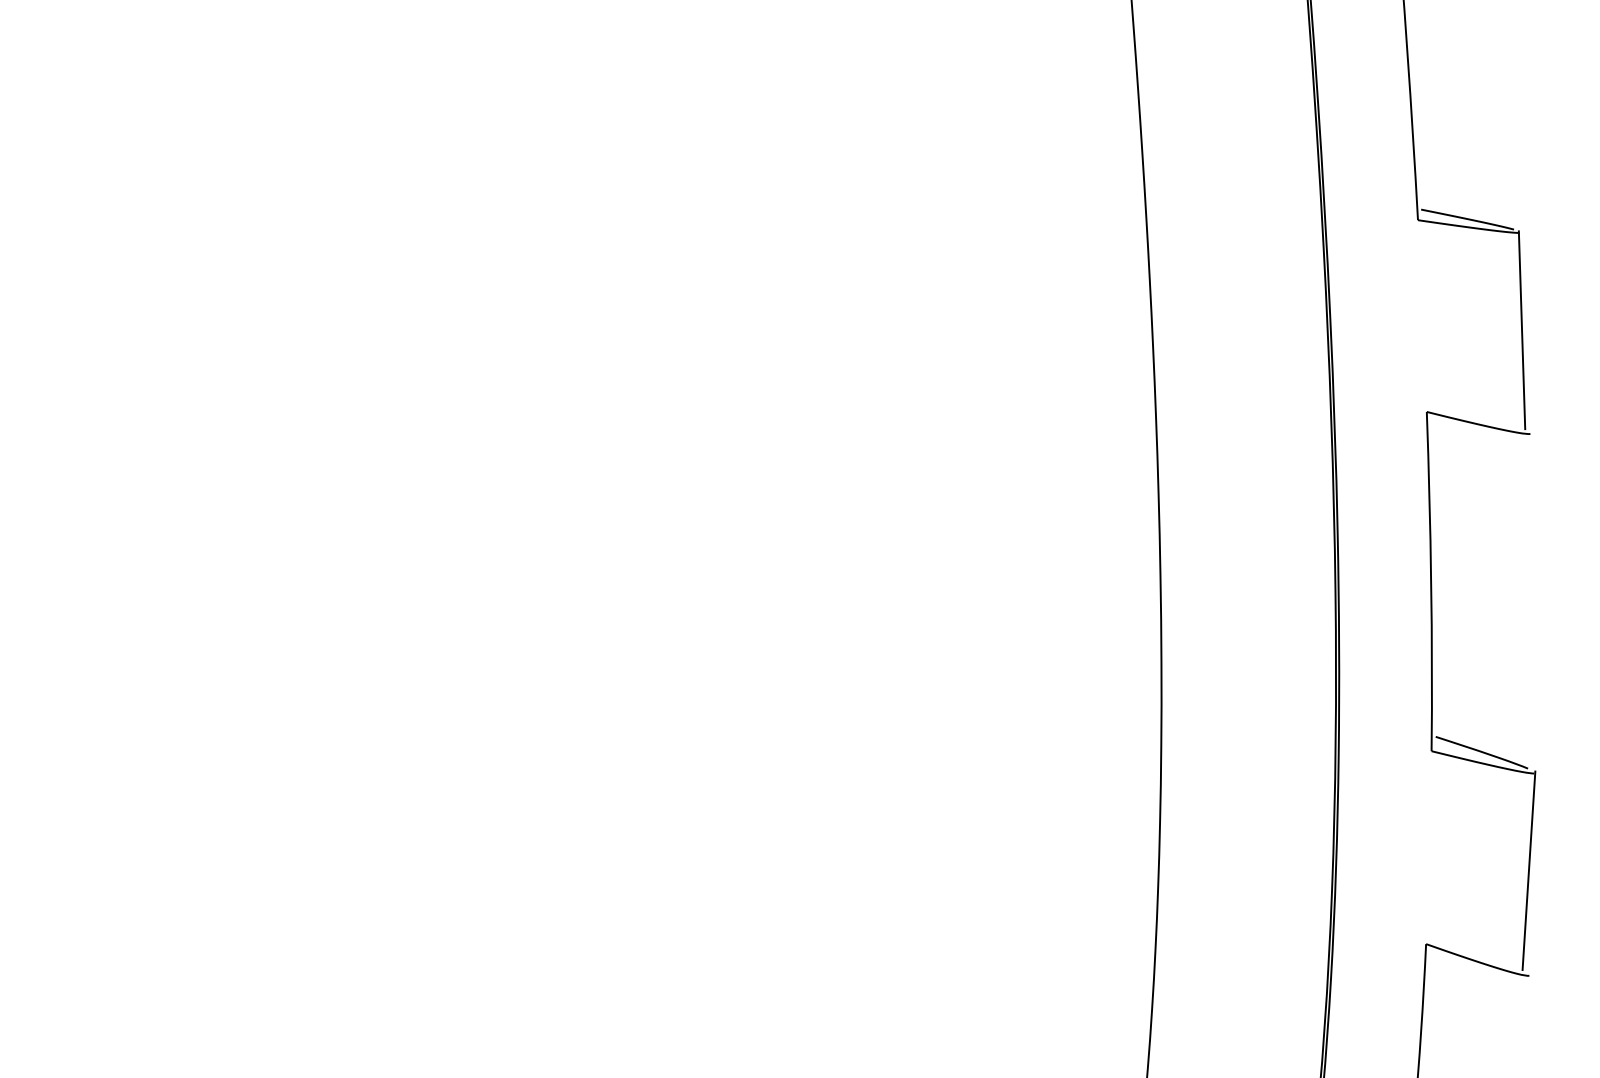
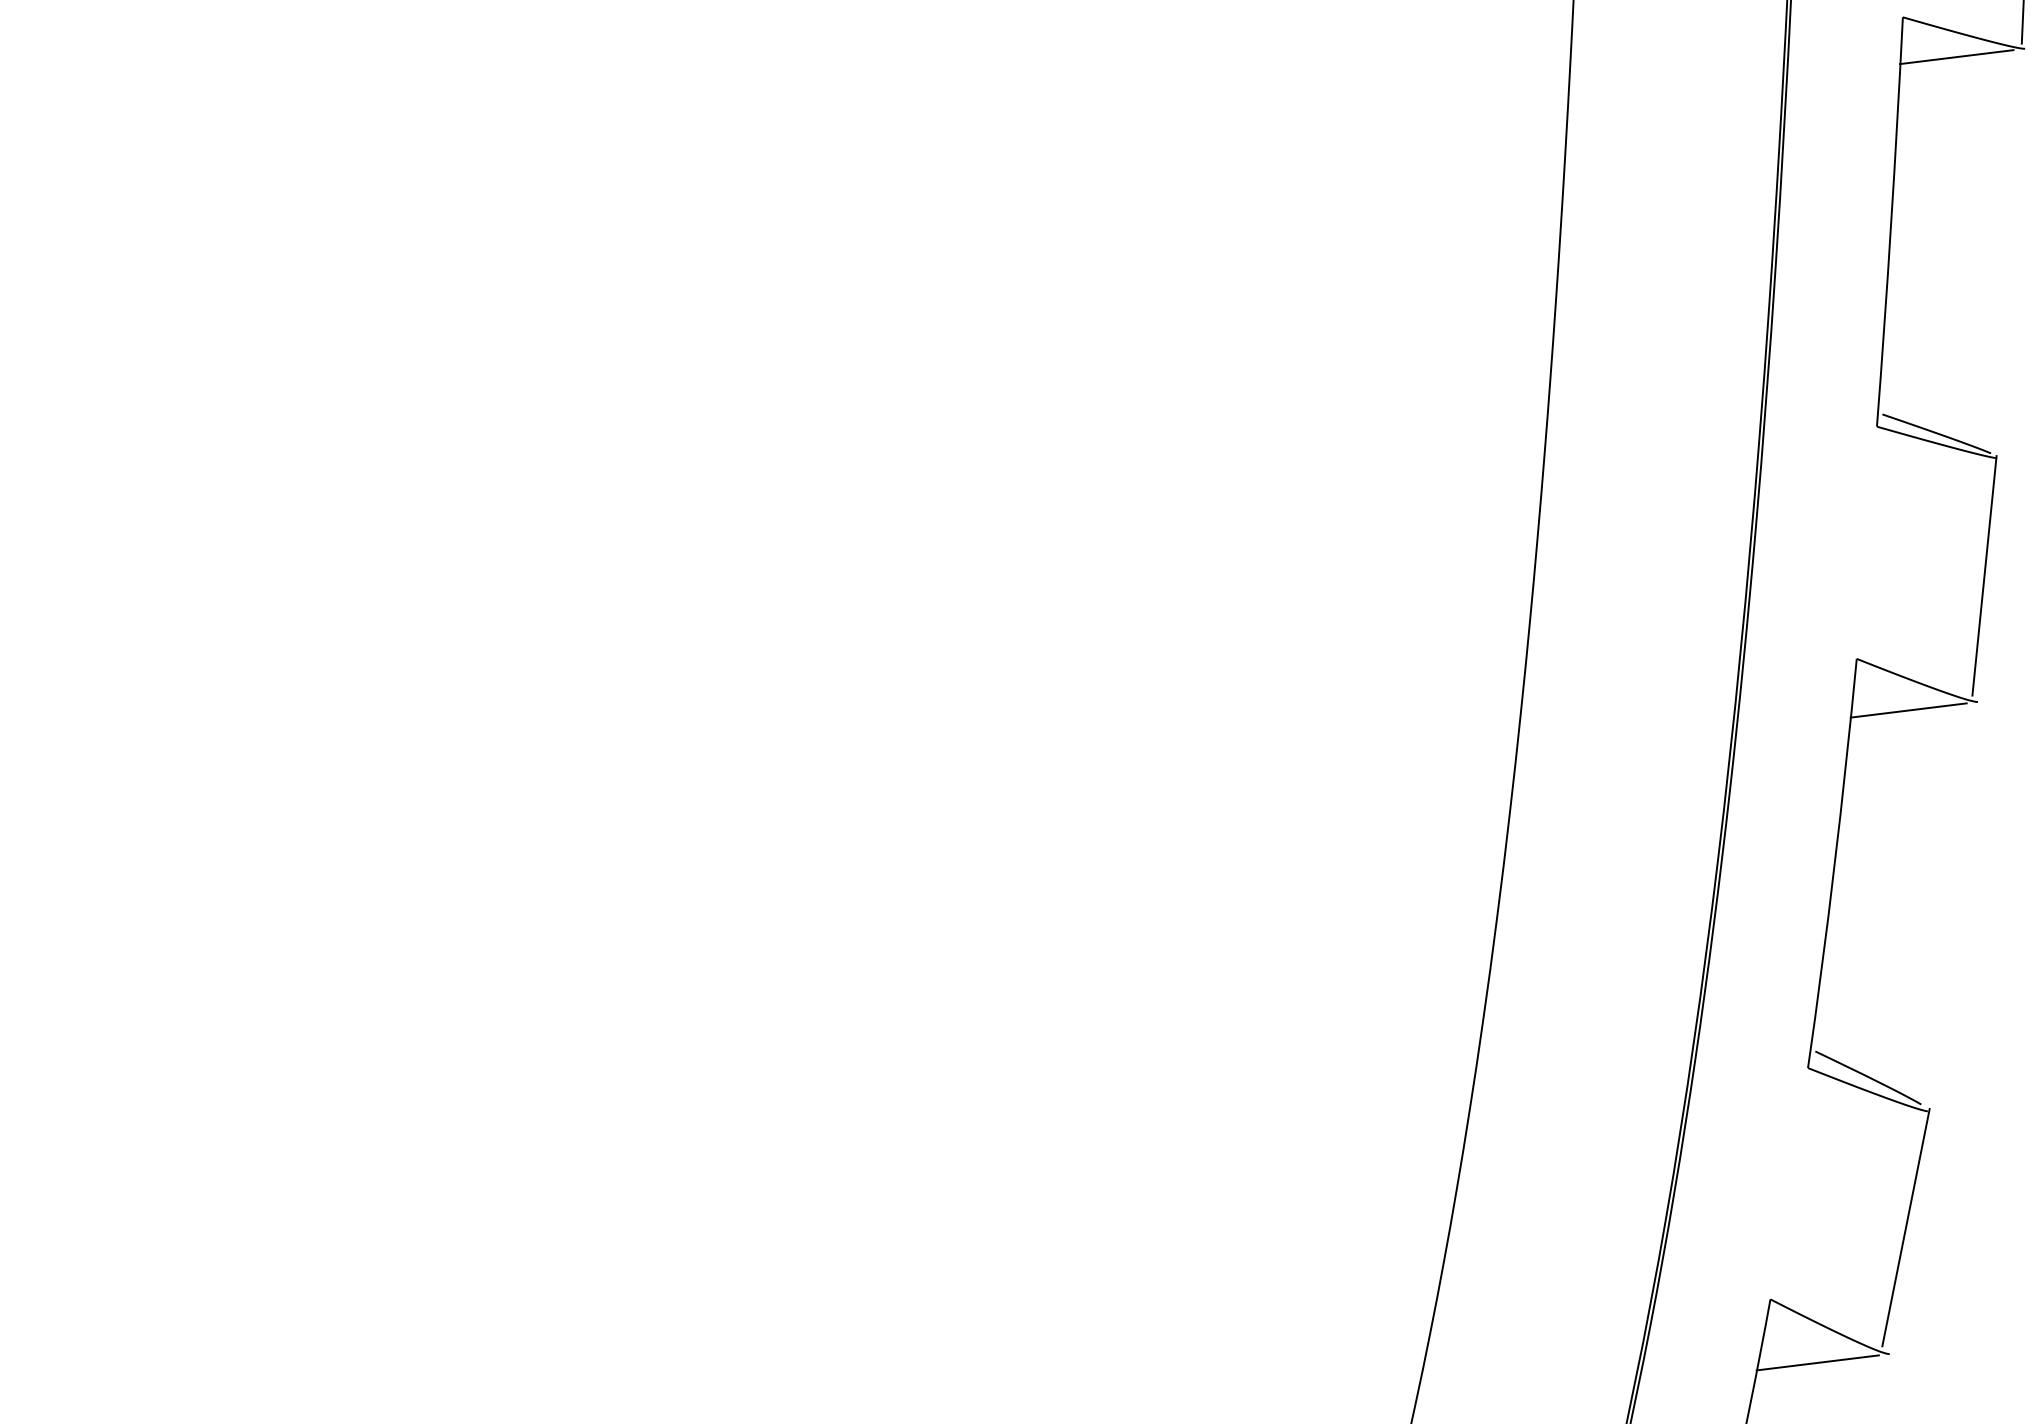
line: (1474, 448) -> (1908, 710), added
line: (1471, 990) -> (1817, 1362), added

